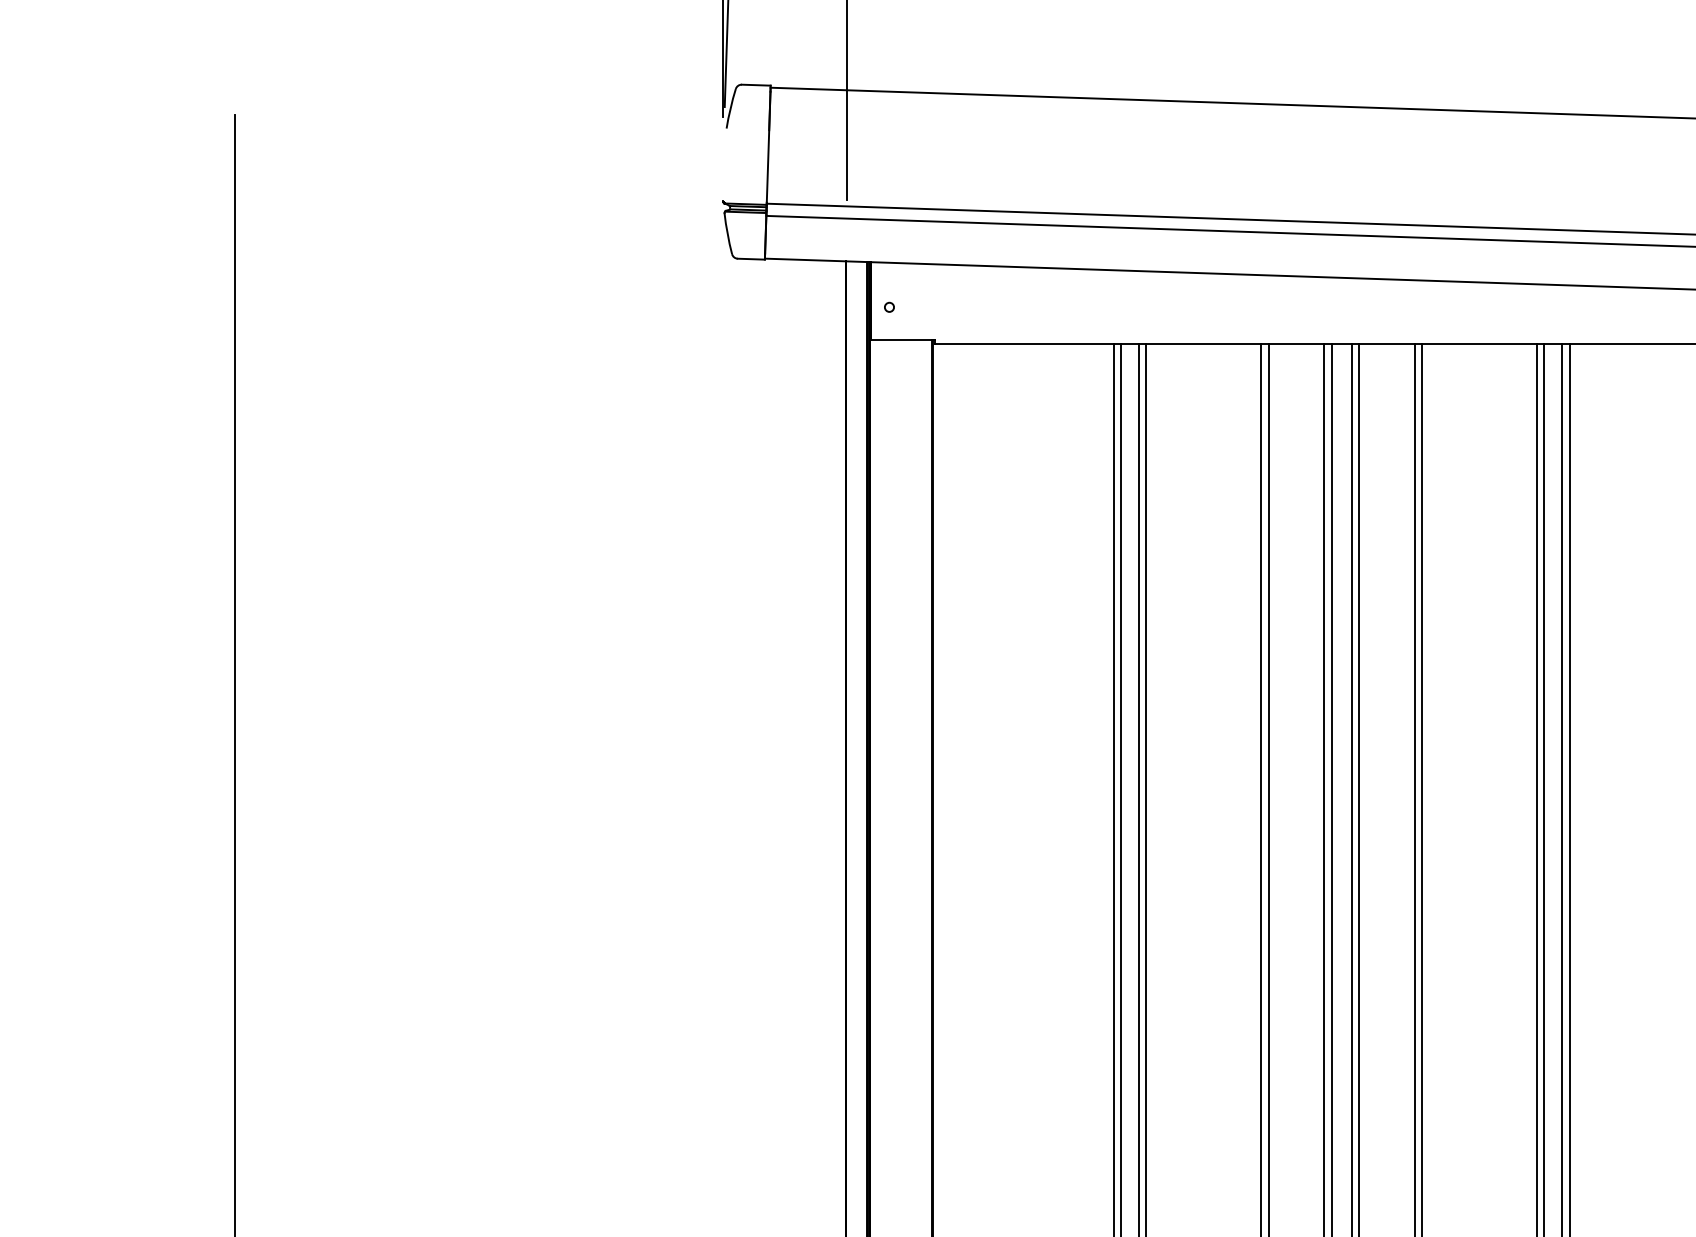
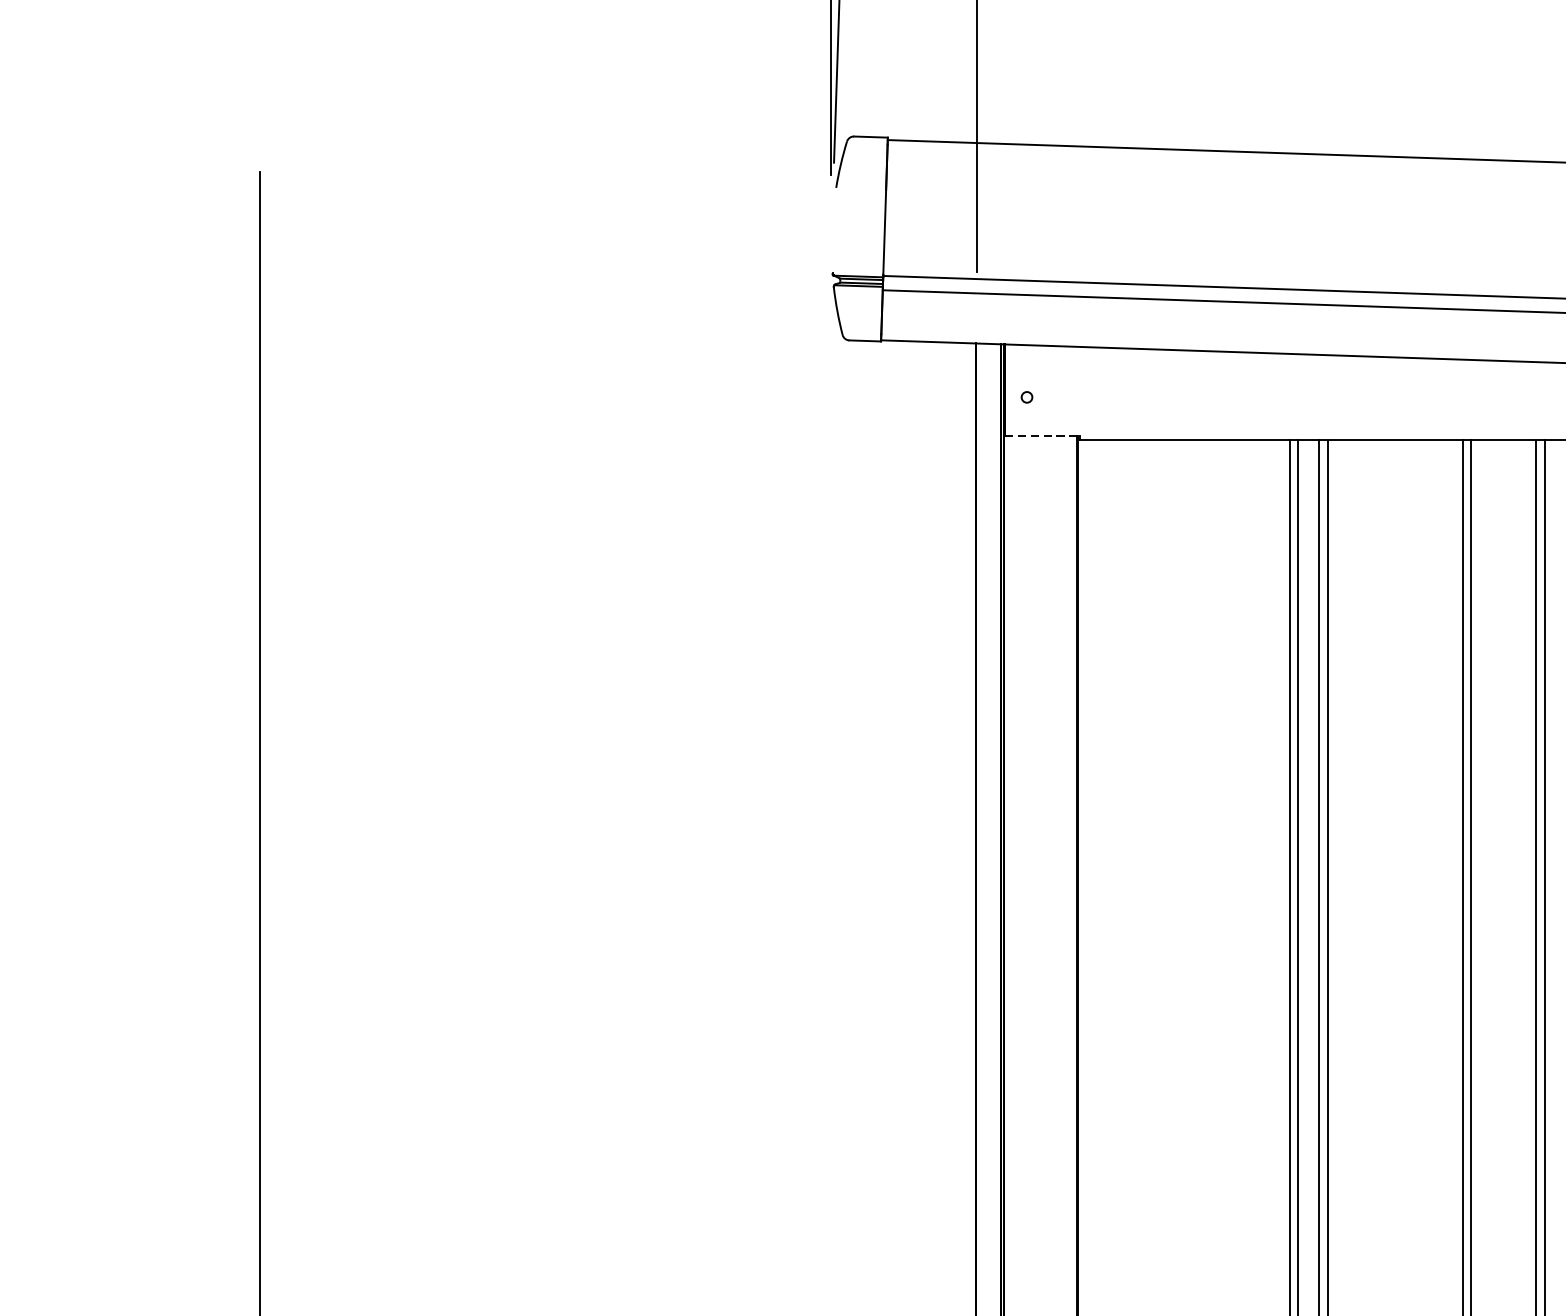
line: (903, 340) -> (1043, 436), solid -> dashed

